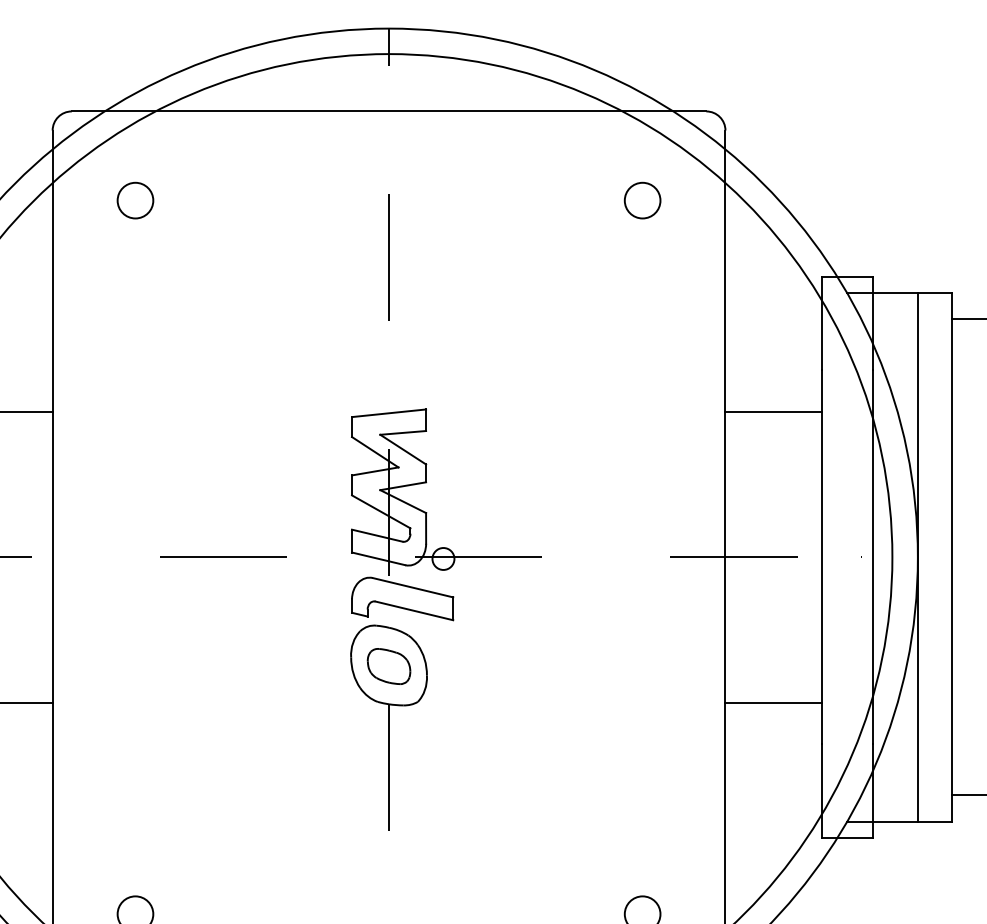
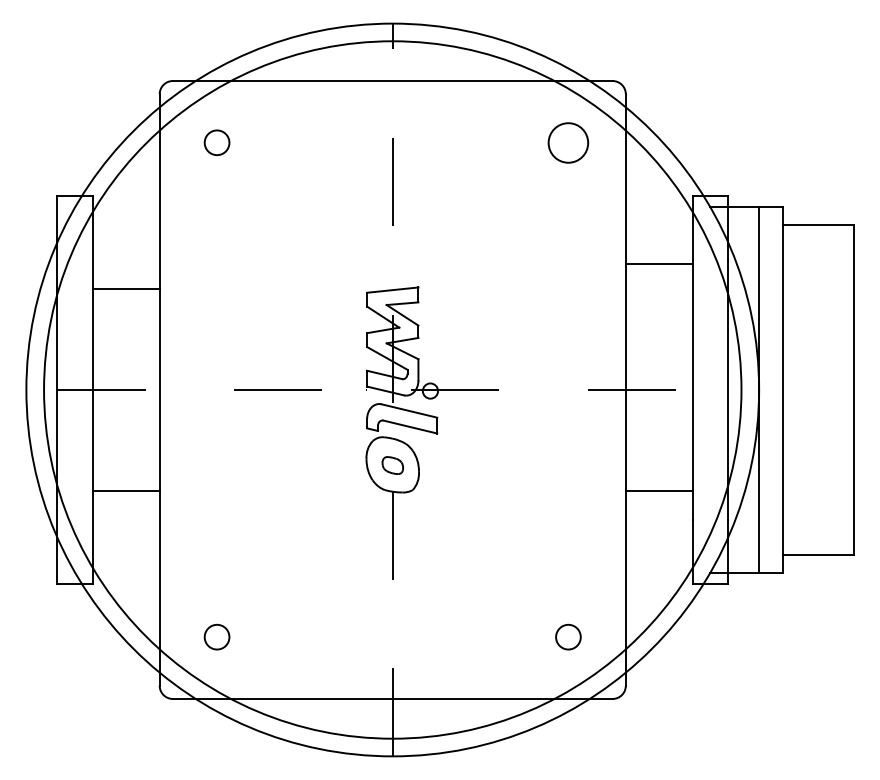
circle: (642, 200) -> (568, 142), size x1.6
line: (772, 412) -> (658, 264), moved
part: (388, 666) -> (392, 465), size x0.7

